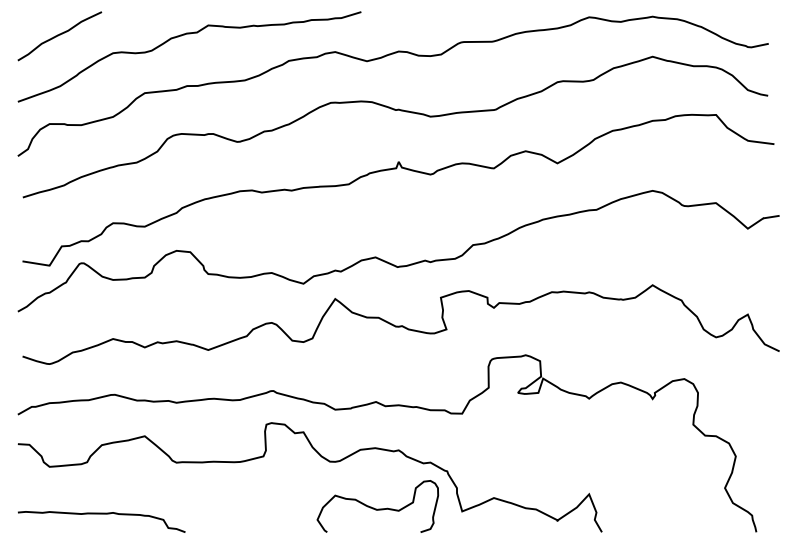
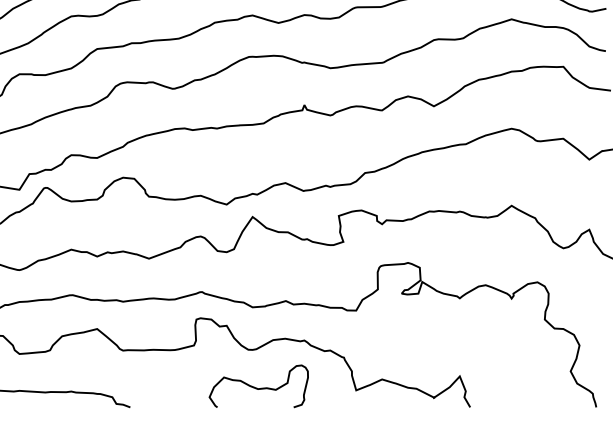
curve: (376, 508) -> (257, 387), moved

